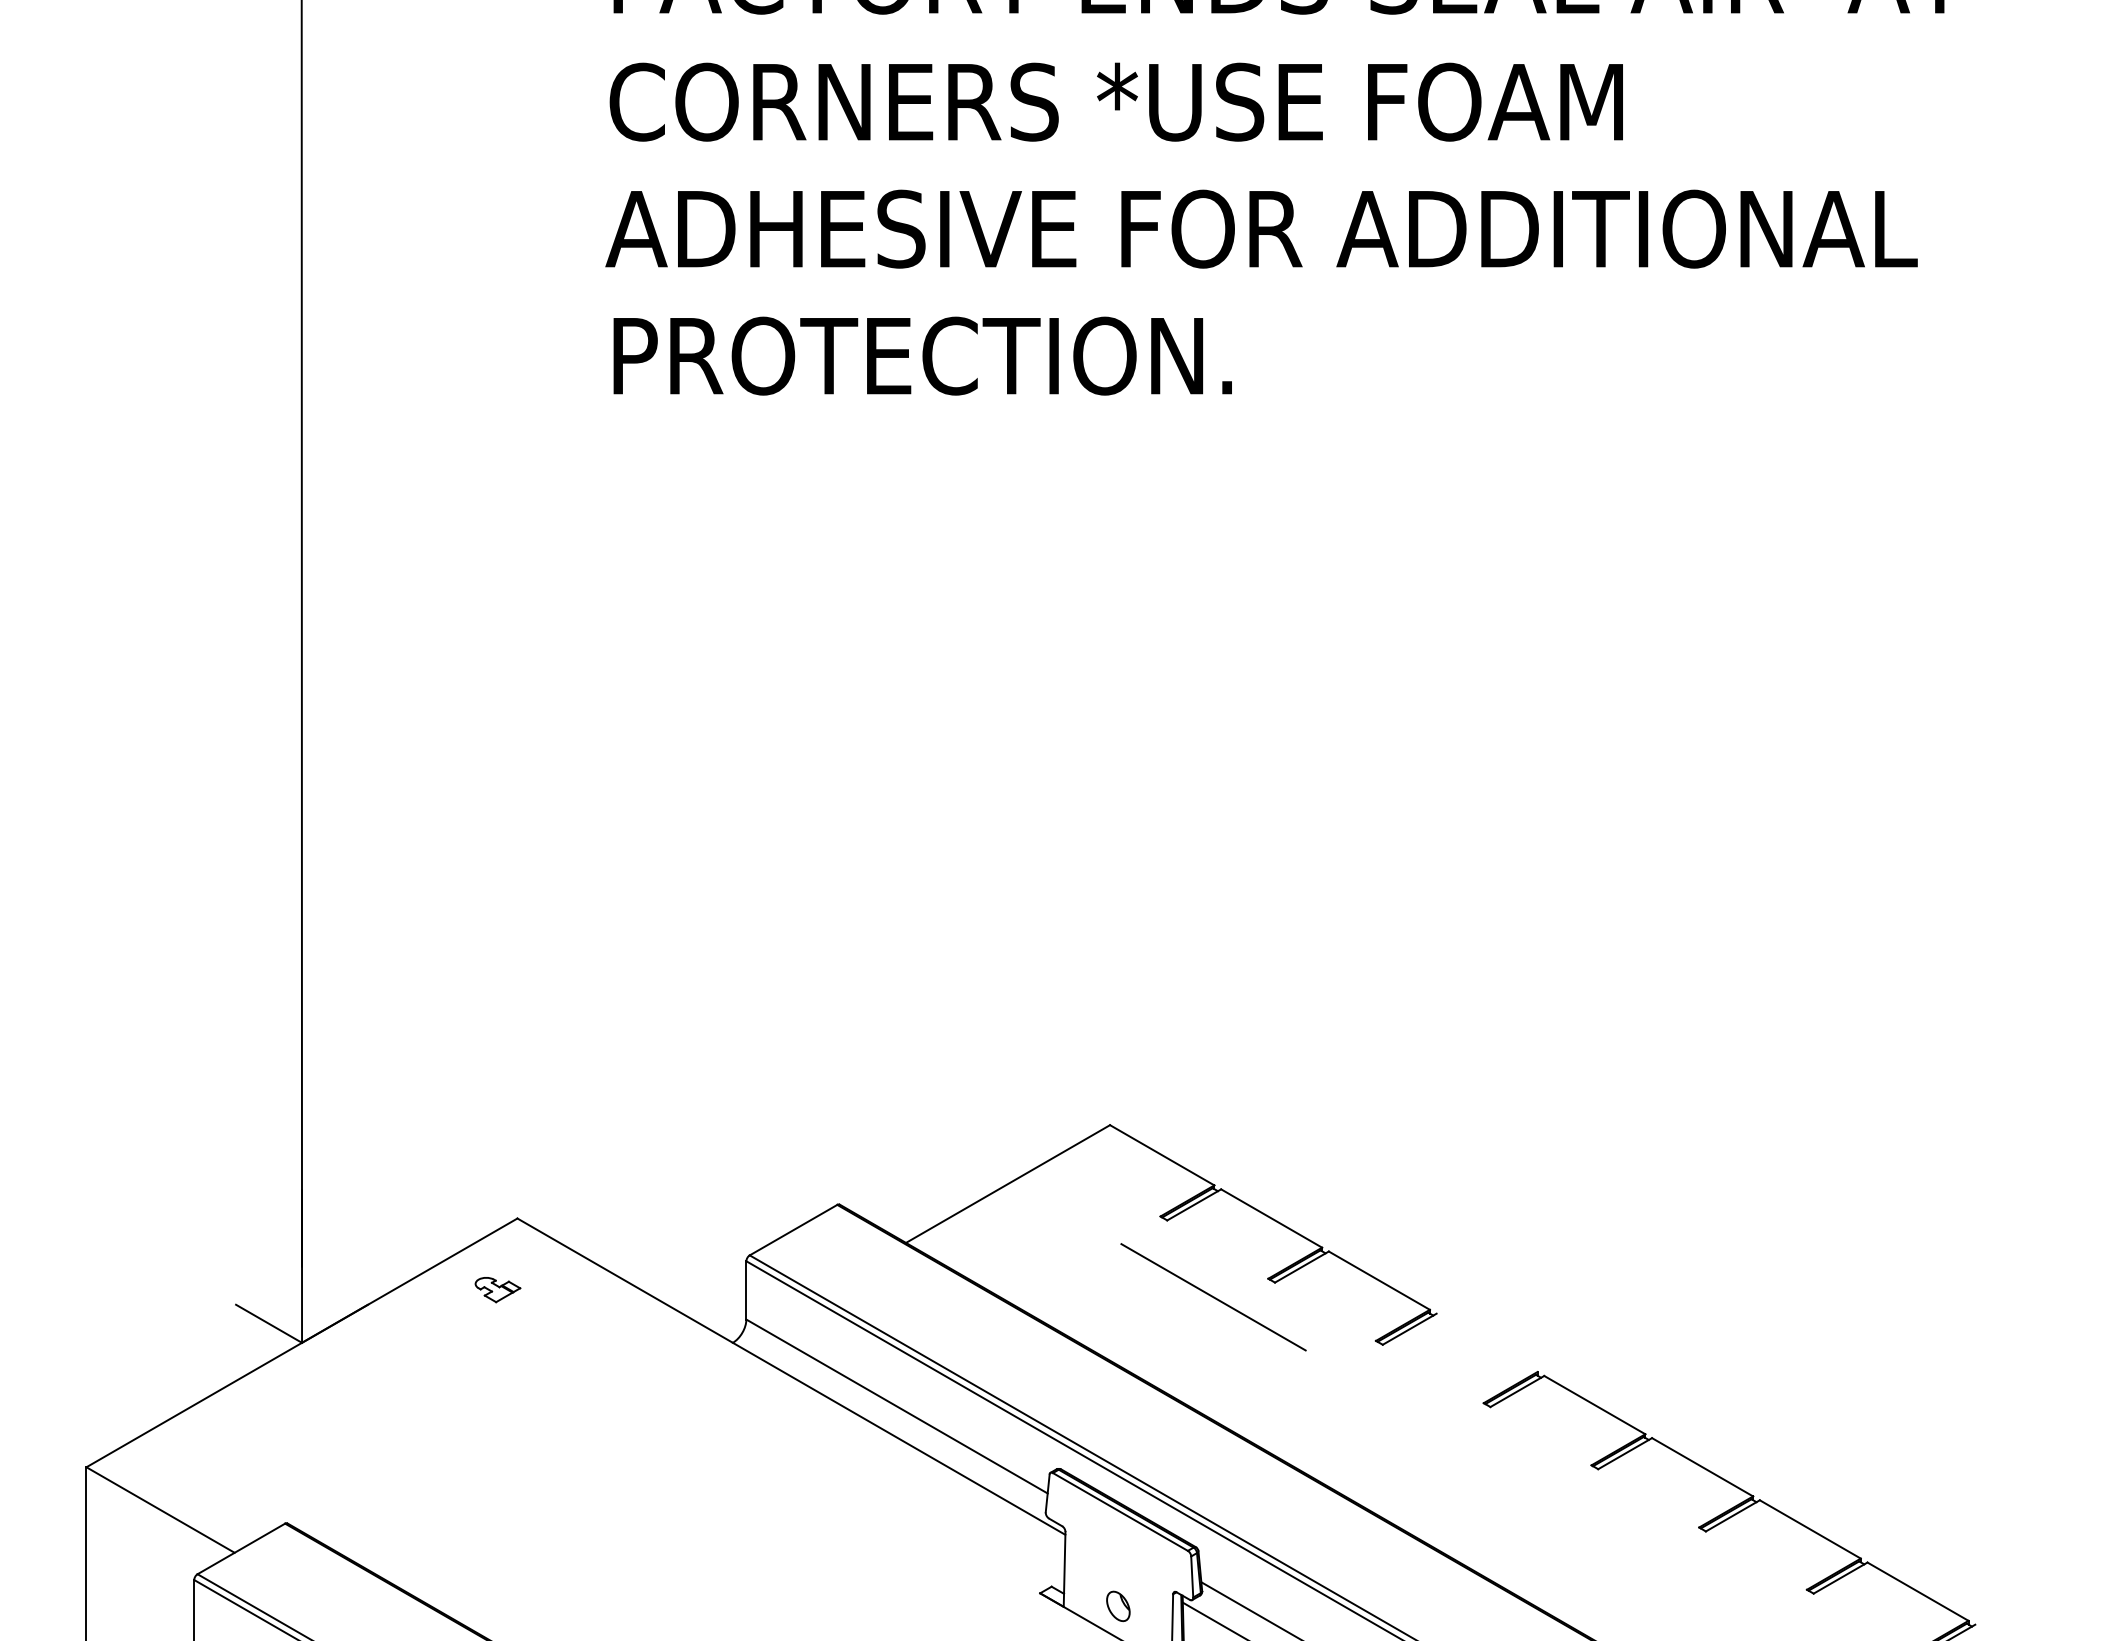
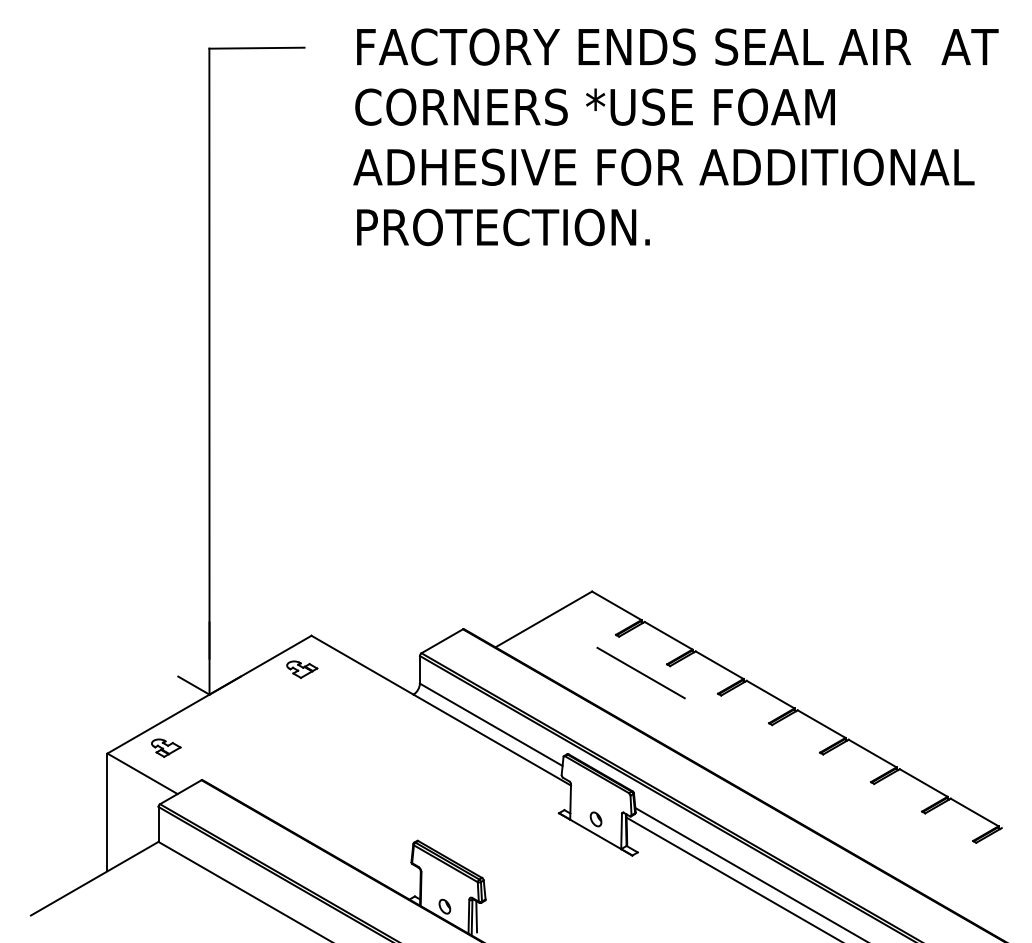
part: (498, 1289) -> (302, 669), size x1.43
line: (1486, 1342) -> (770, 694), added
part: (211, 1454) -> (166, 747), added

